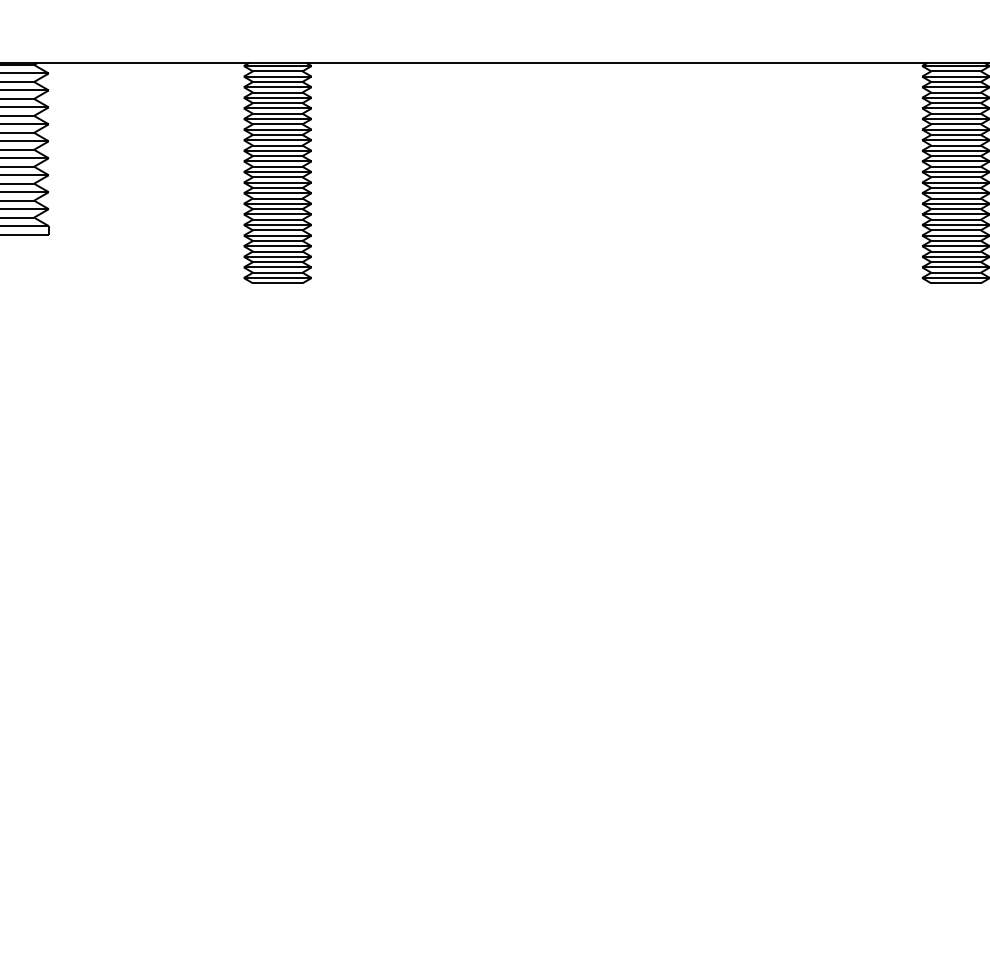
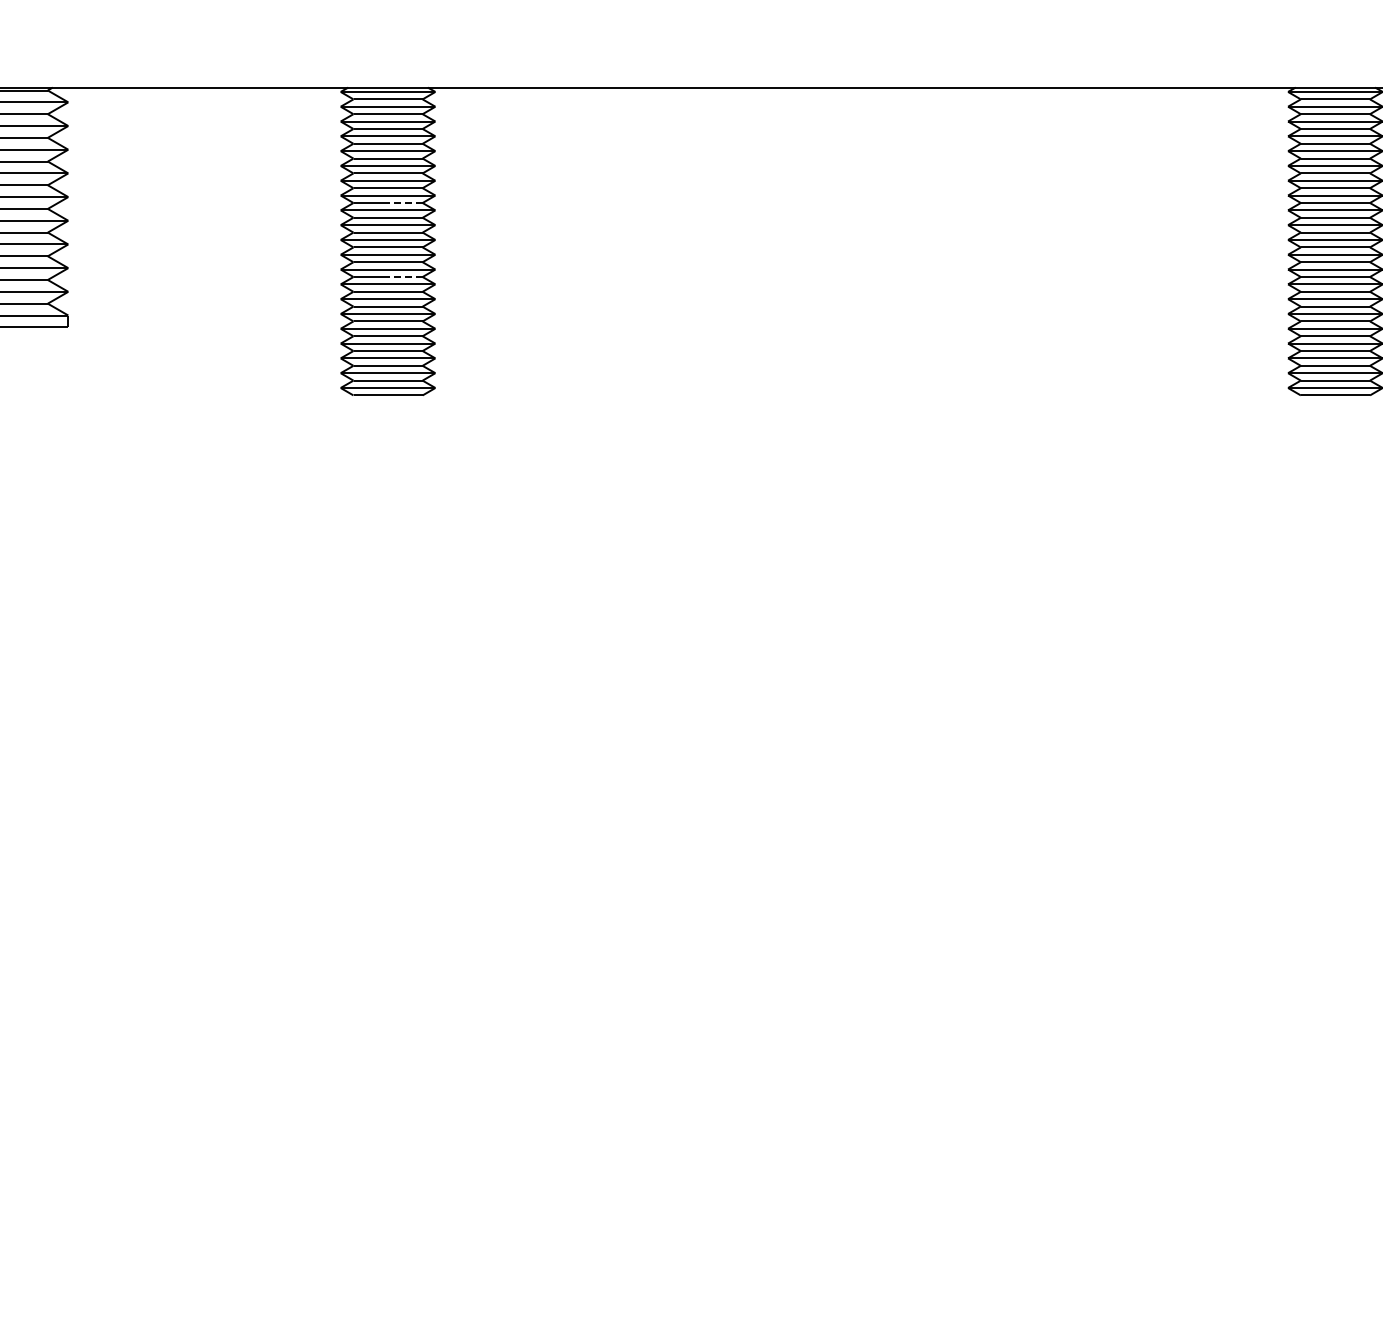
line: (289, 145) -> (404, 203), solid -> dashed
line: (289, 198) -> (404, 277), solid -> dashed

